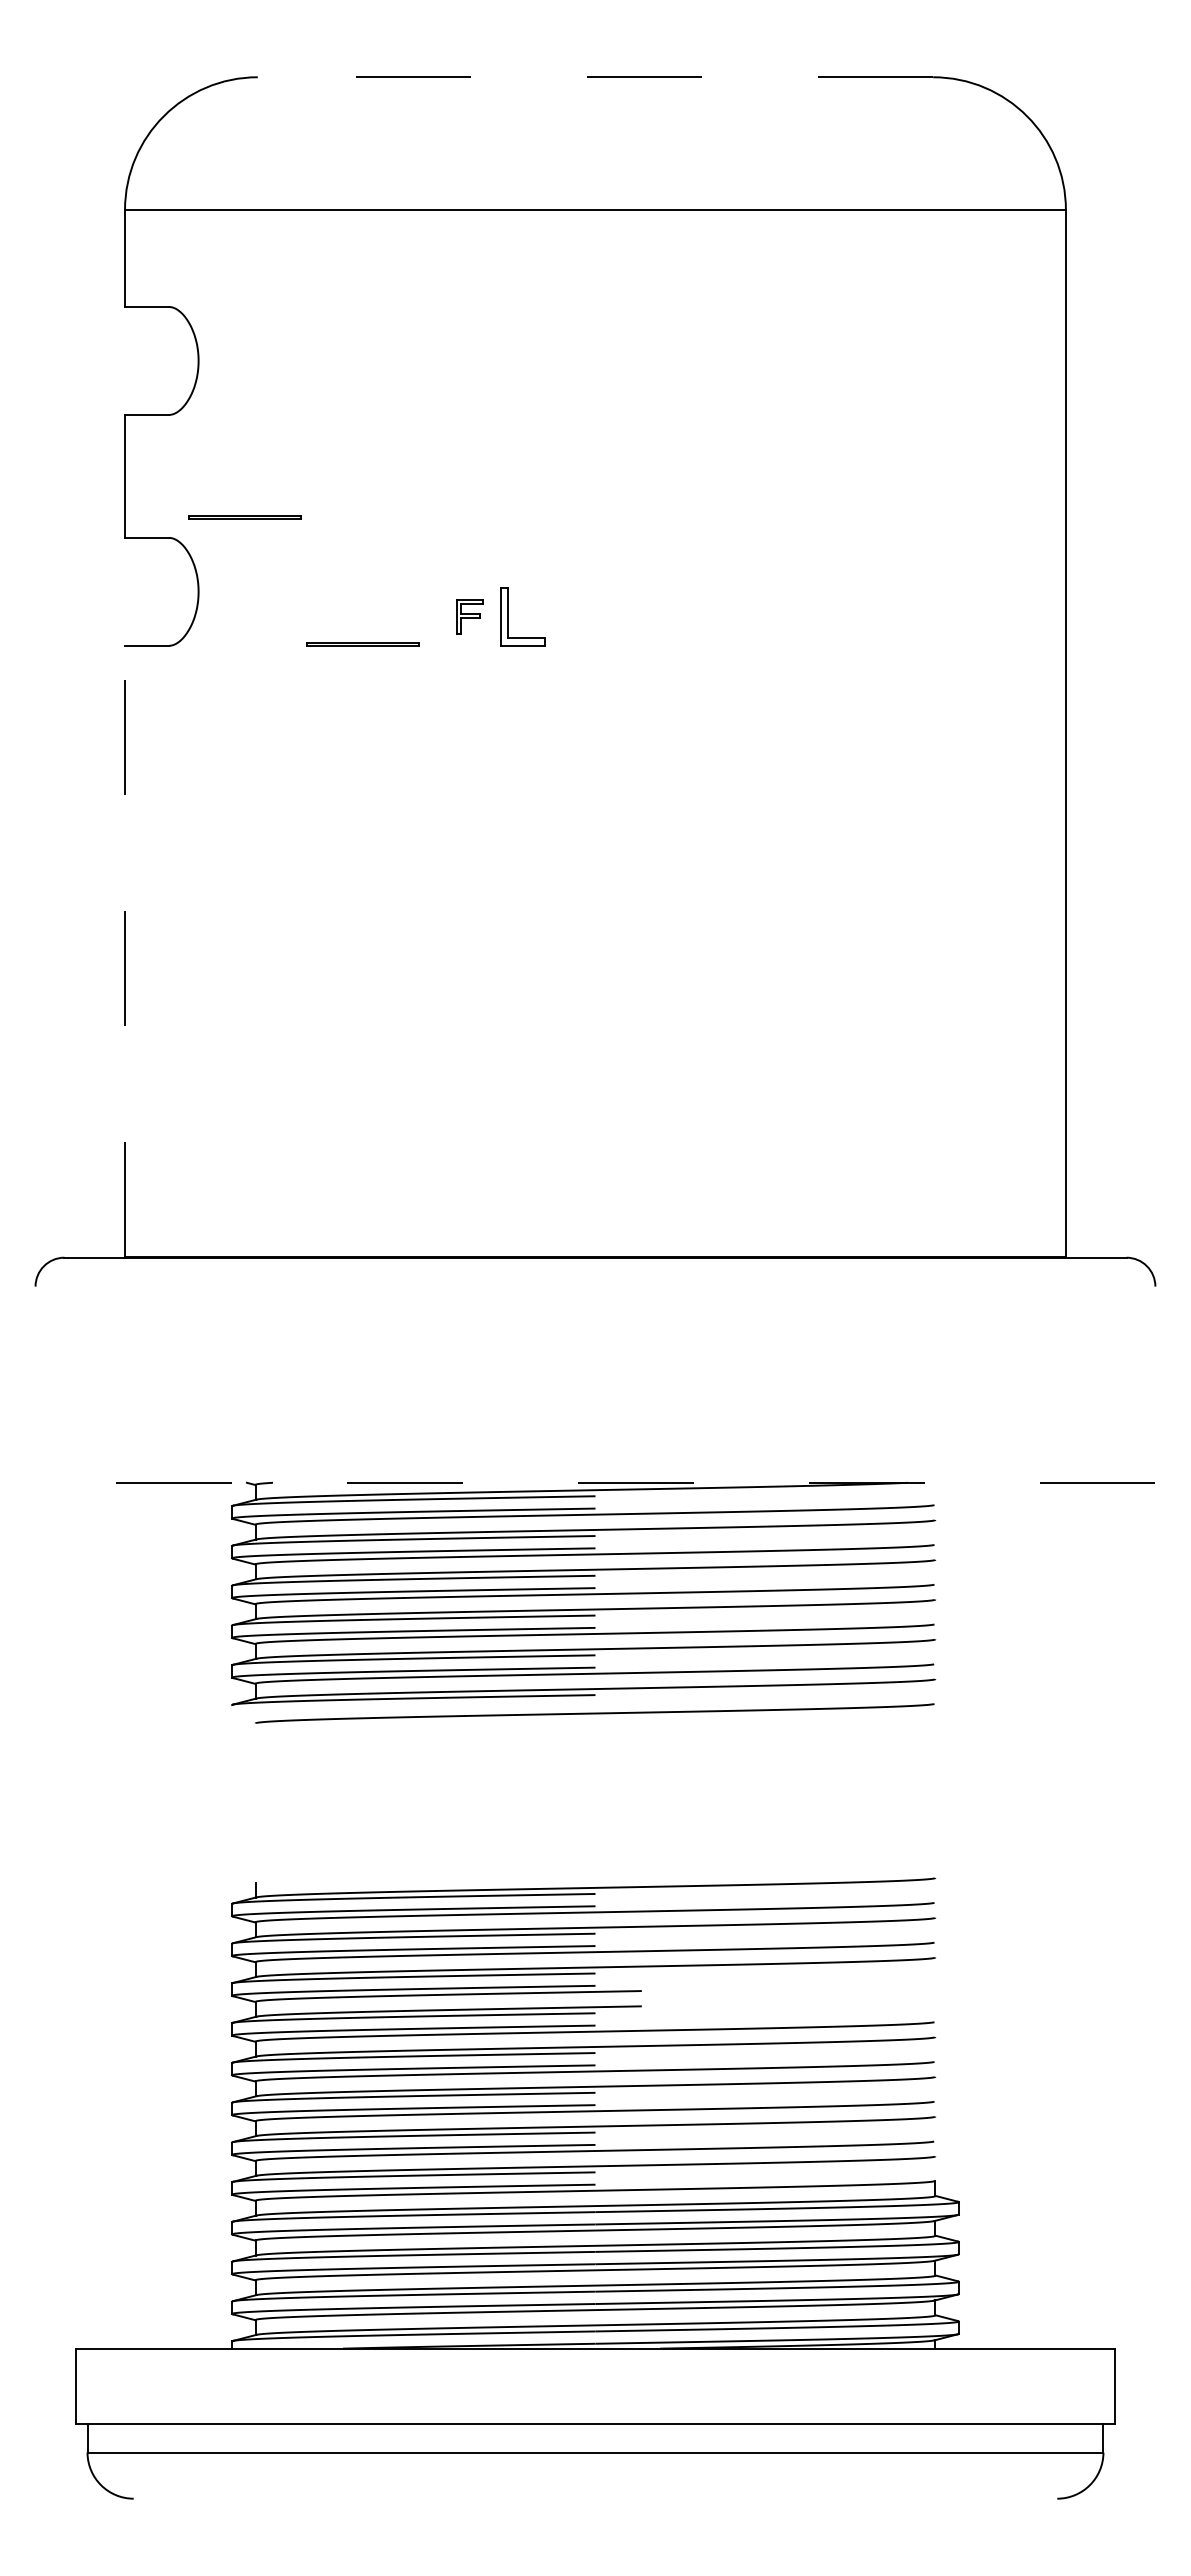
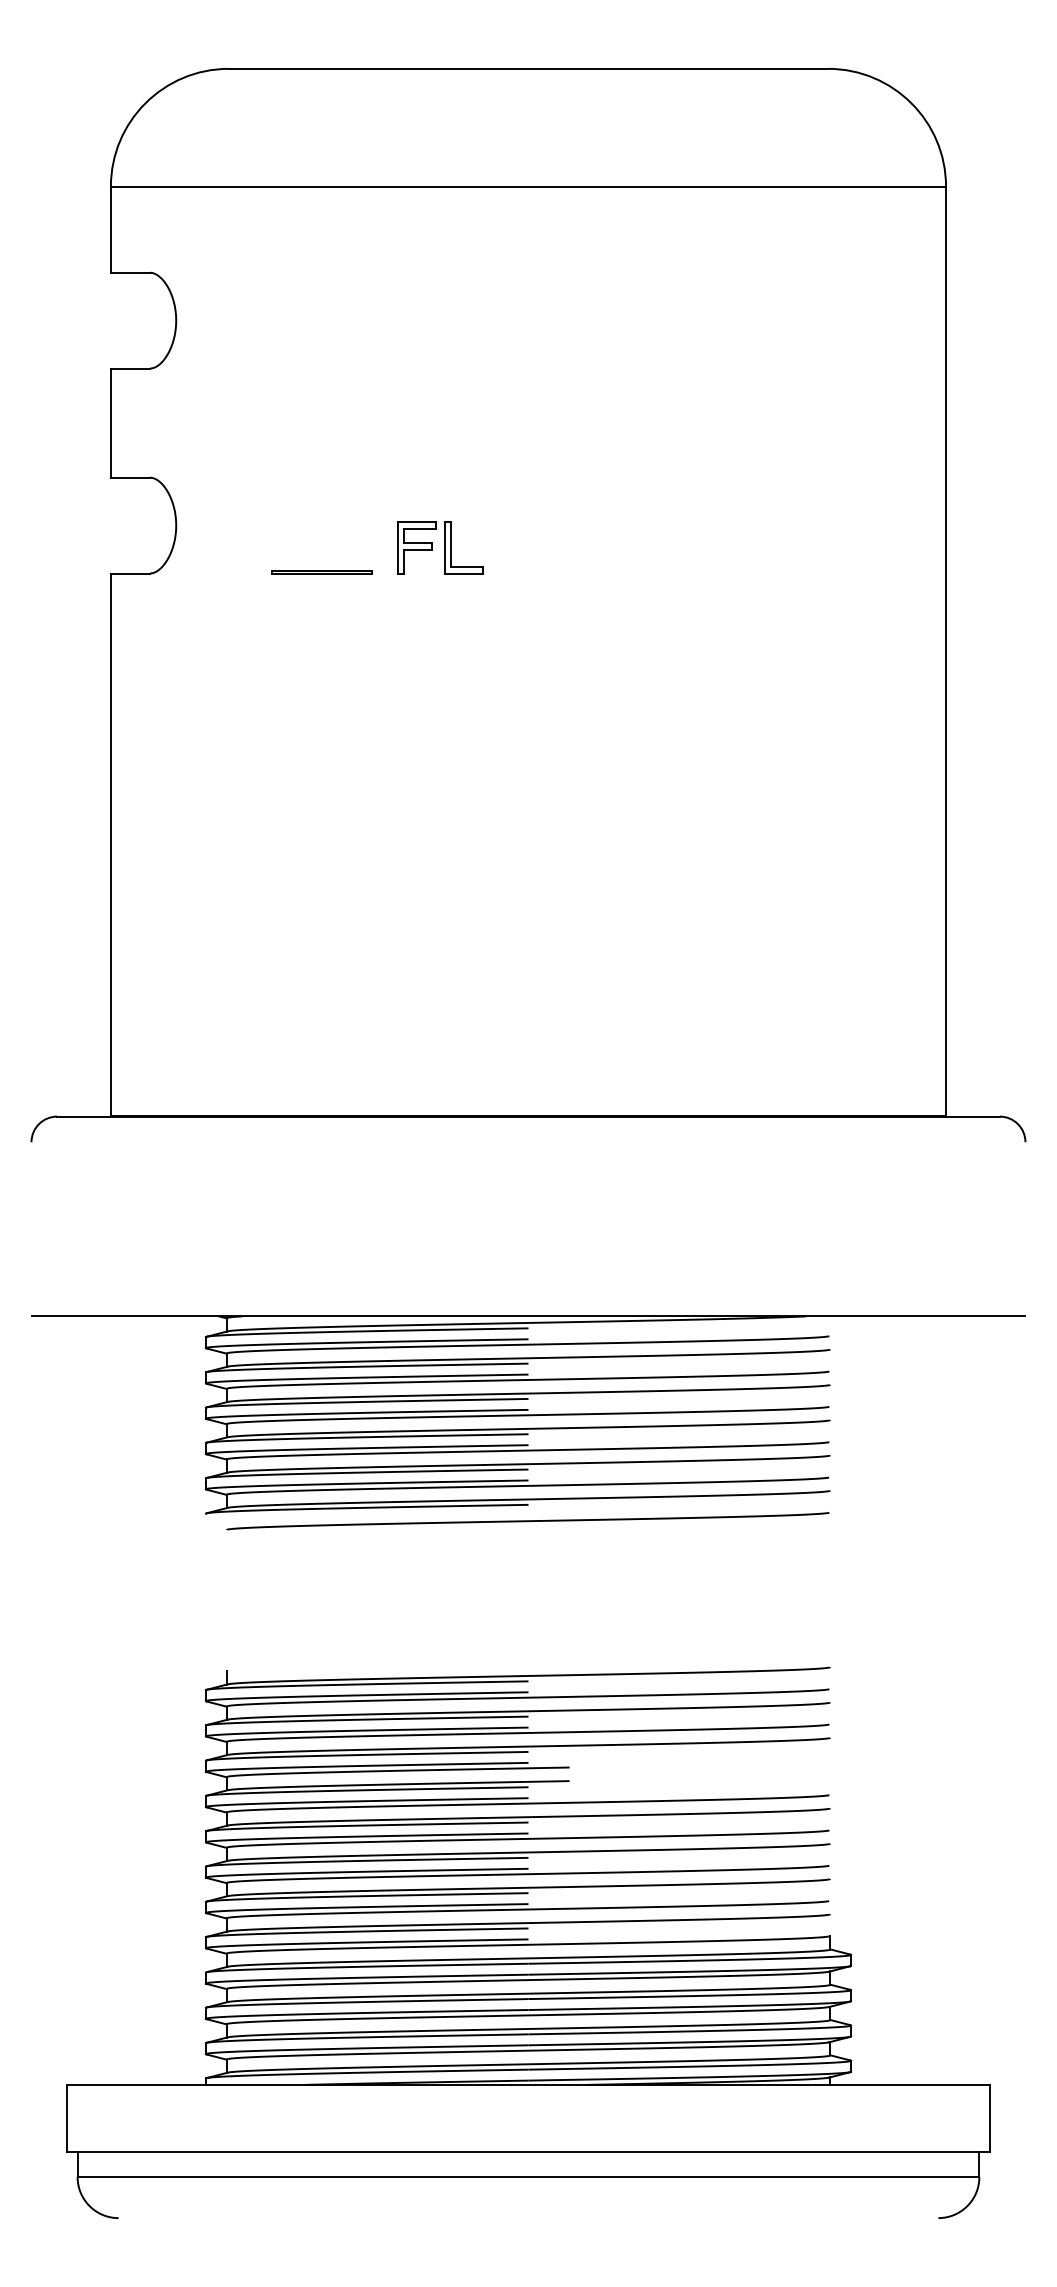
line: (595, 77) -> (528, 69), dashed -> solid
line: (244, 516) -> (216, 458), removed
part: (469, 616) -> (416, 547), size x1.67
line: (125, 951) -> (111, 844), dashed -> solid
line: (595, 1482) -> (528, 1316), dashed -> solid

